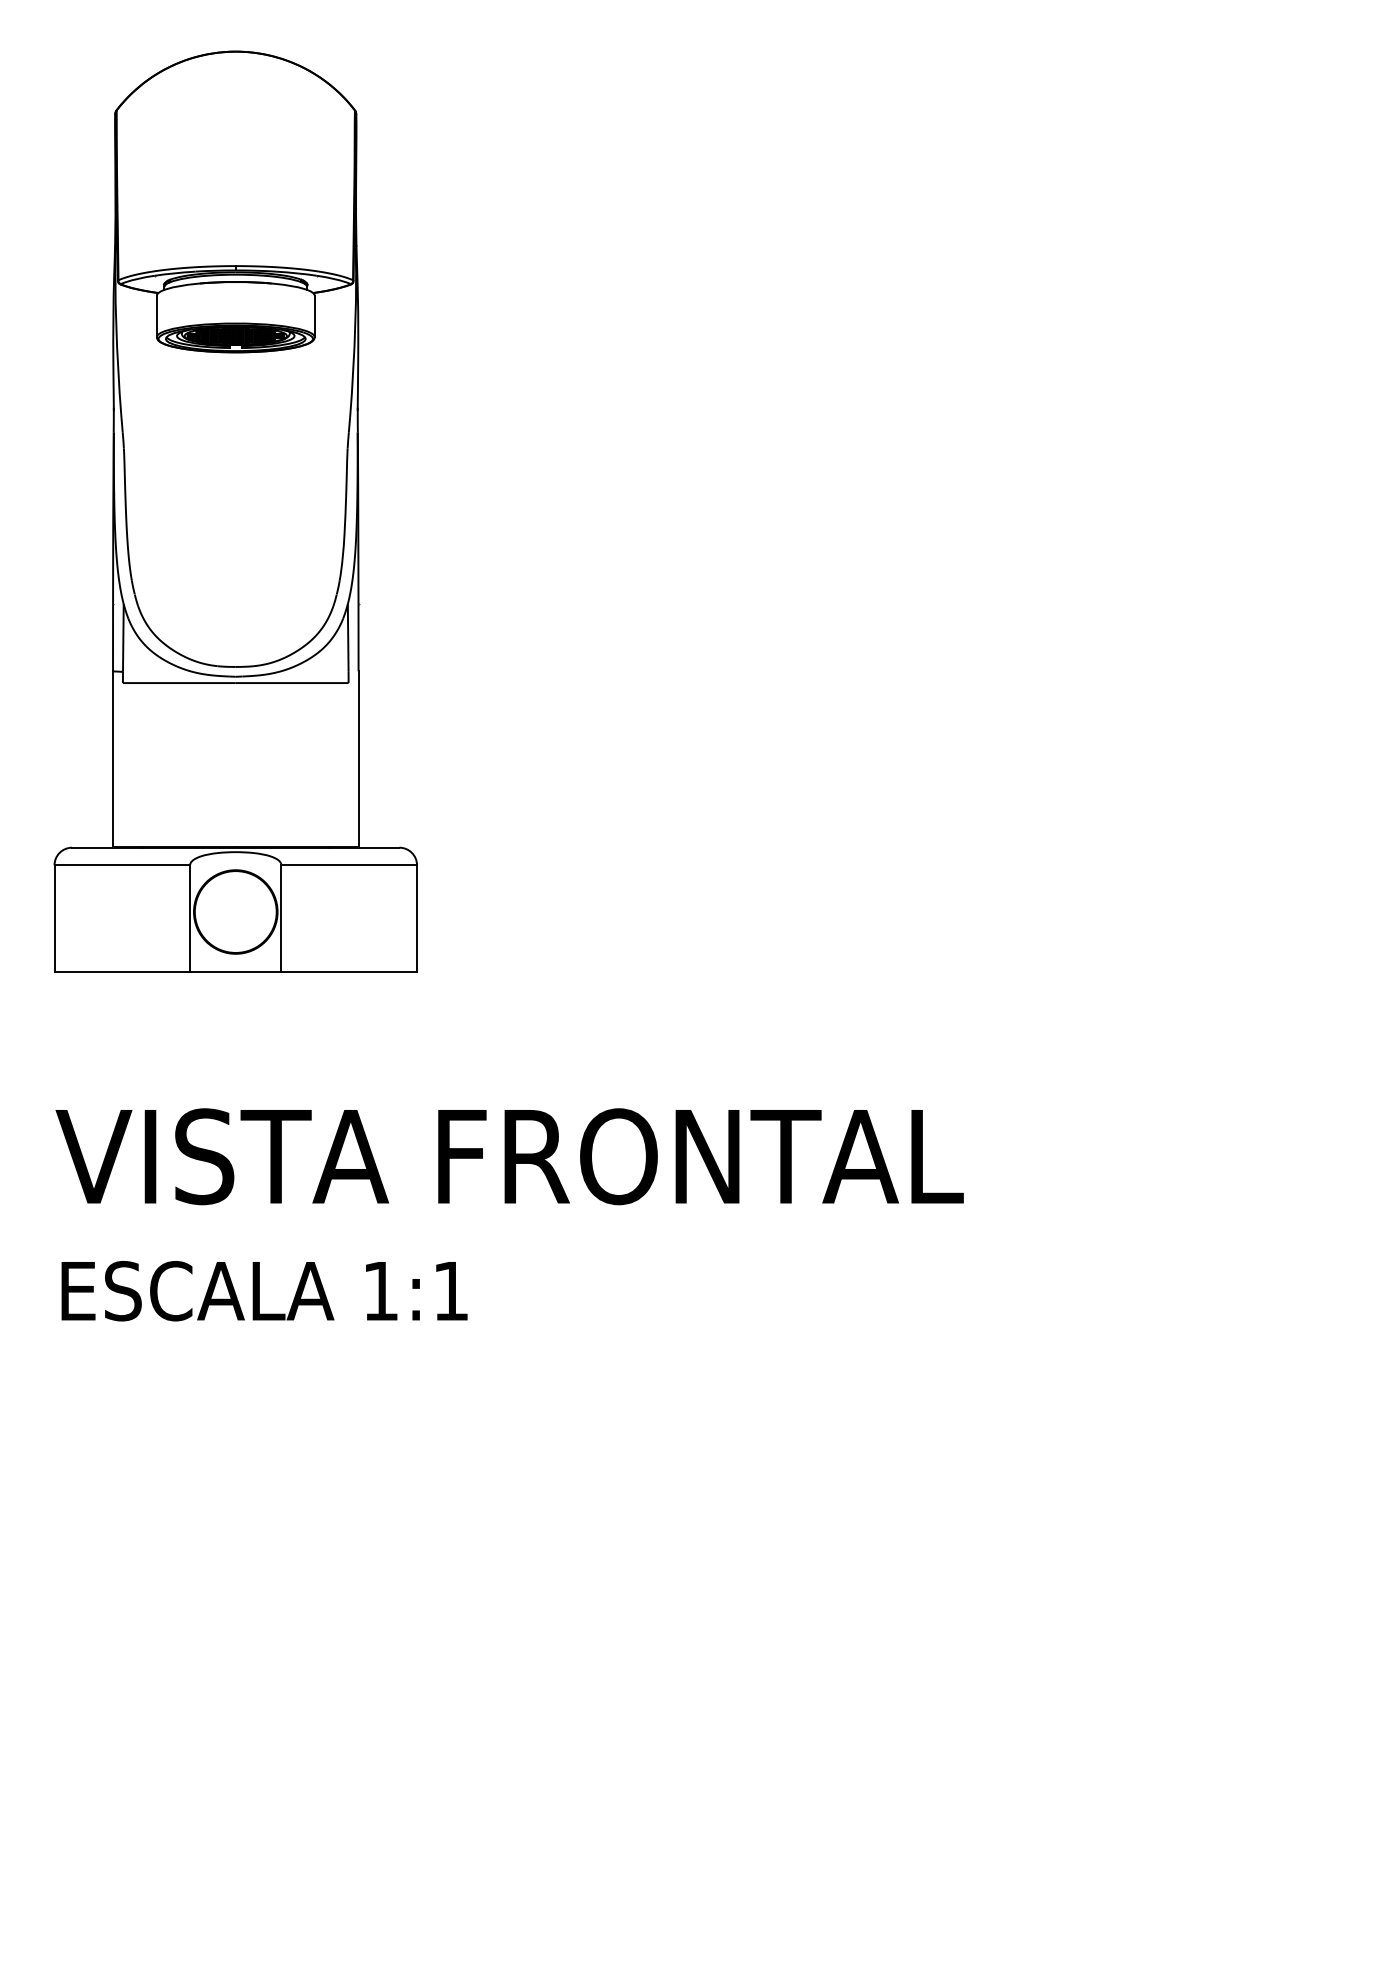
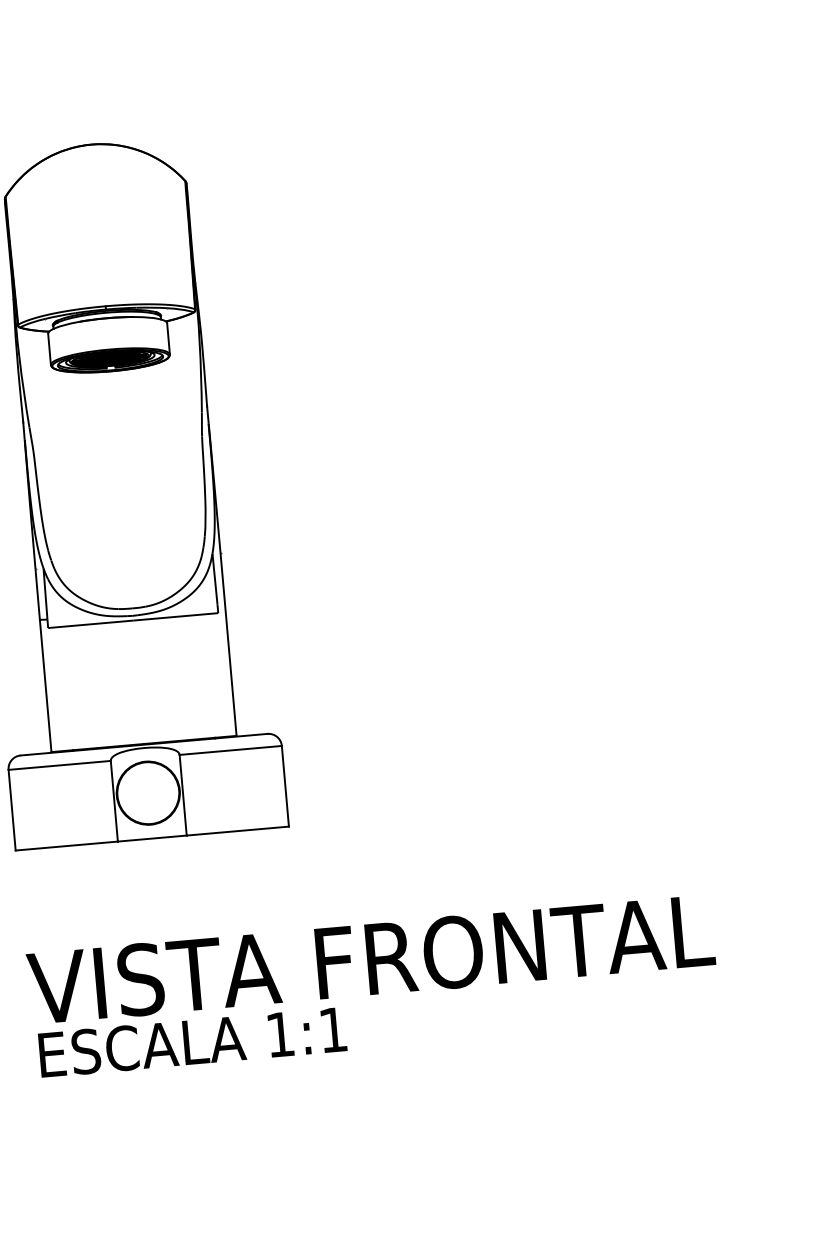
text: (264, 1291) -> (192, 1042), moved

